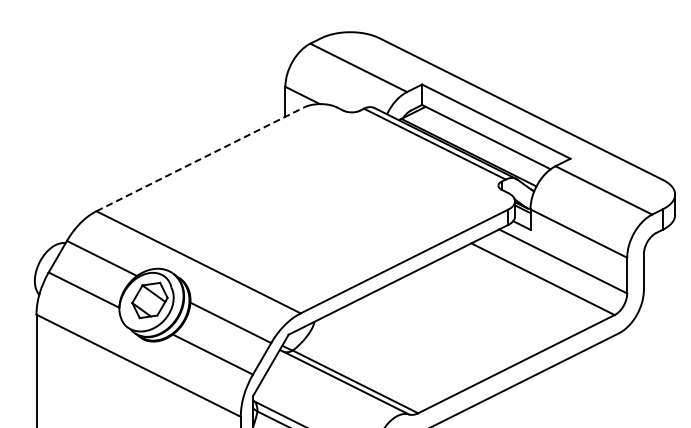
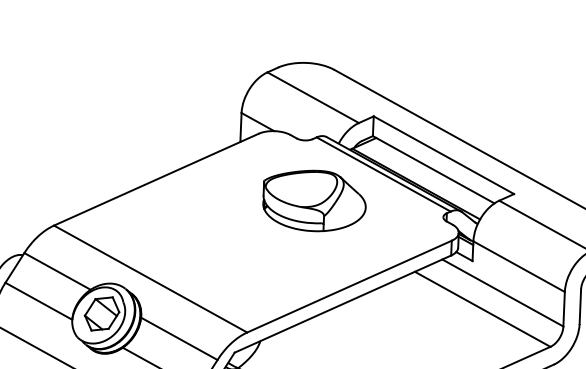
line: (200, 159) -> (156, 179), dashed -> solid
part: (364, 174) -> (314, 200), added

